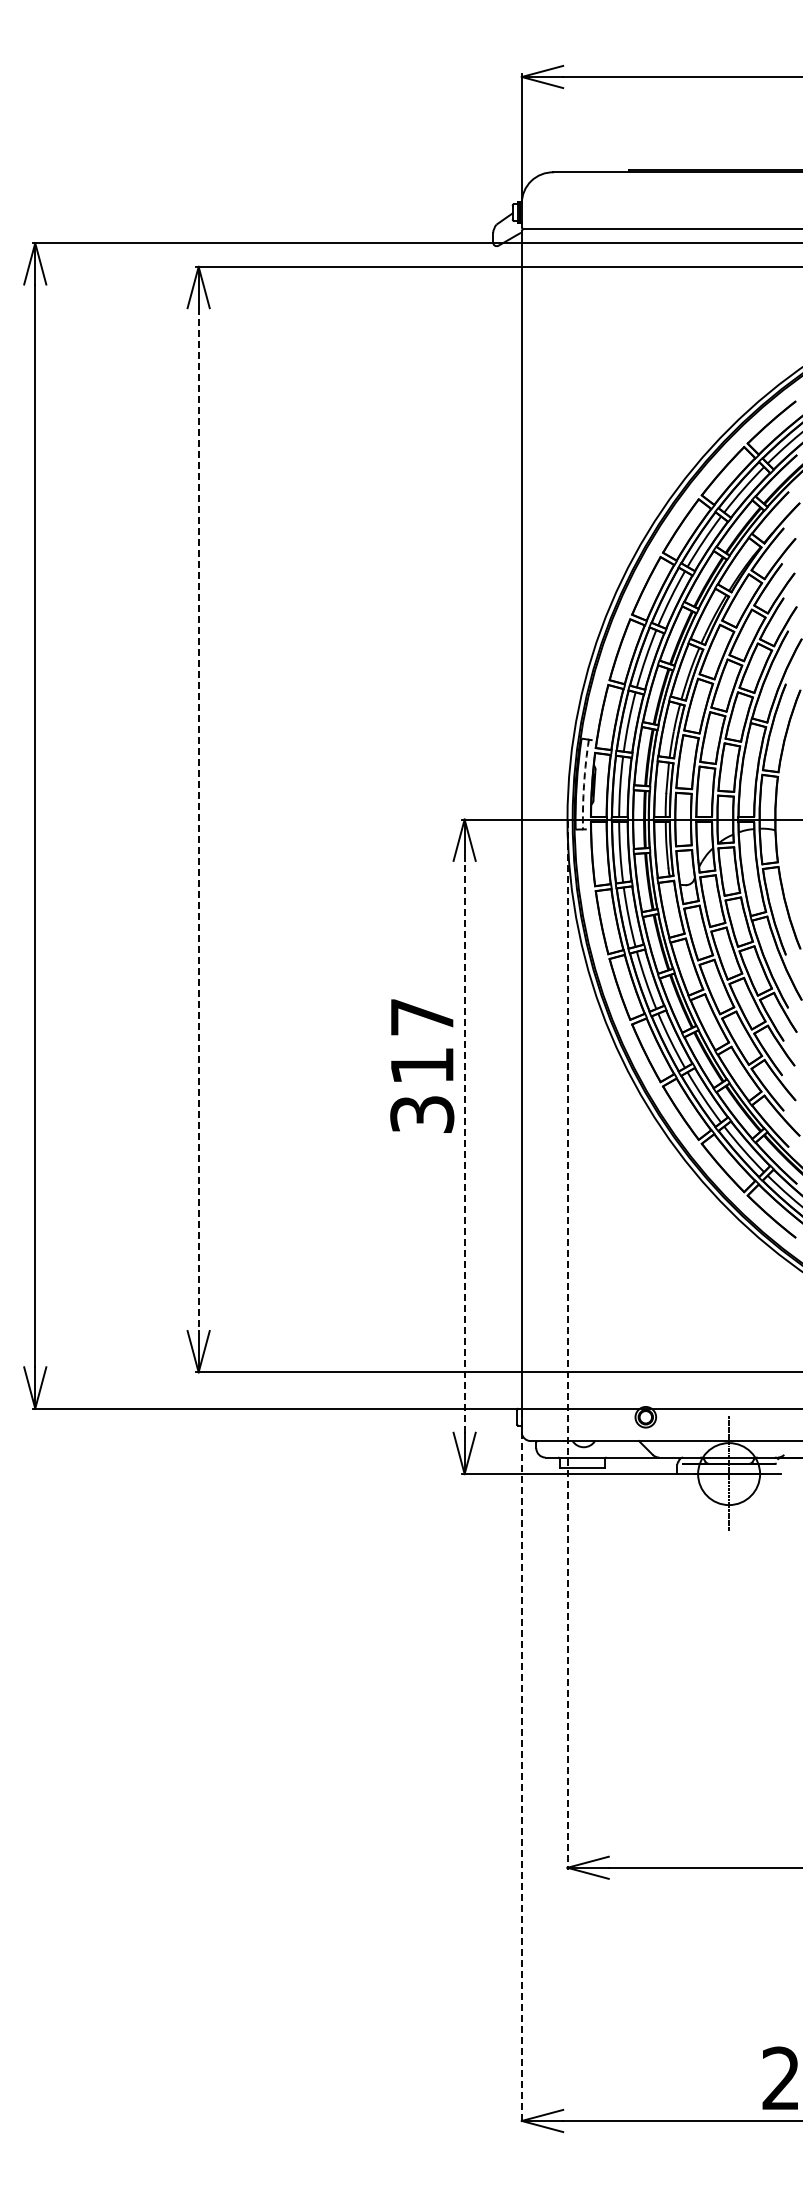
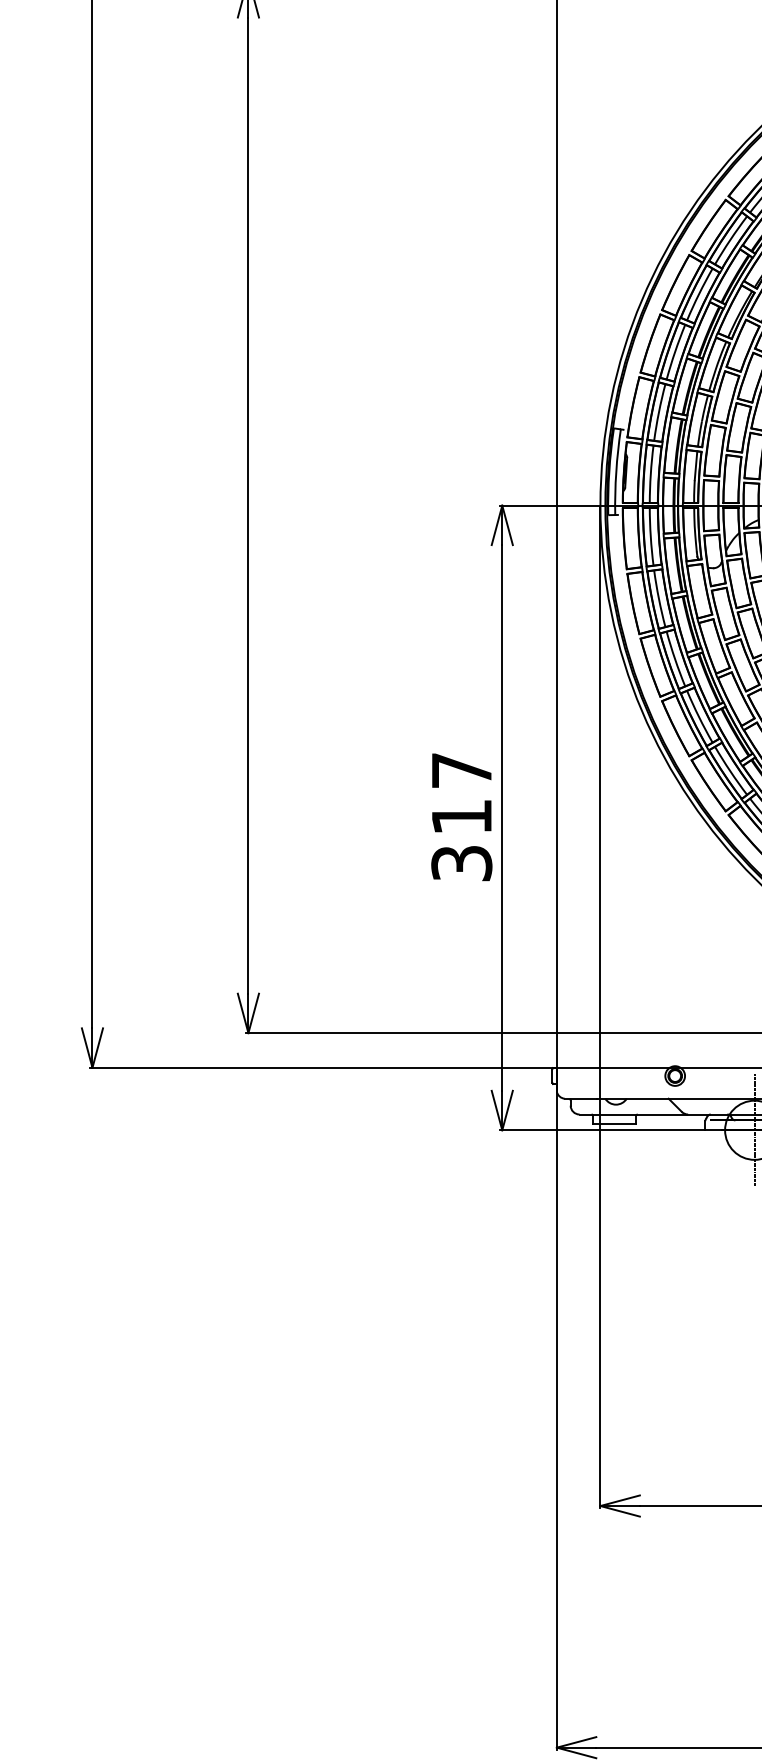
arc: (584, 784) -> (616, 472), dashed -> solid
line: (198, 820) -> (248, 506), dashed -> solid
text: (422, 1065) -> (462, 816), moved
line: (464, 1146) -> (502, 817), dashed -> solid
line: (567, 1345) -> (600, 1007), dashed -> solid
line: (521, 1766) -> (556, 1409), dashed -> solid

